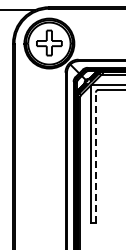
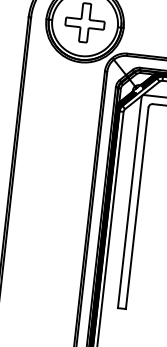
line: (95, 157) -> (136, 208), dashed -> solid

